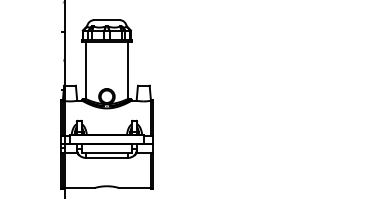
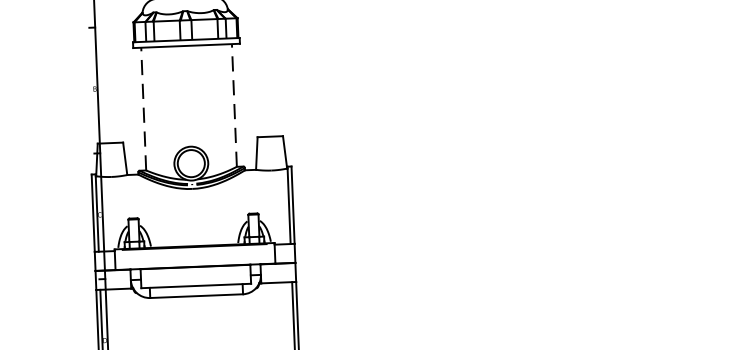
line: (86, 70) -> (144, 108), solid -> dashed
line: (127, 70) -> (233, 104), solid -> dashed

